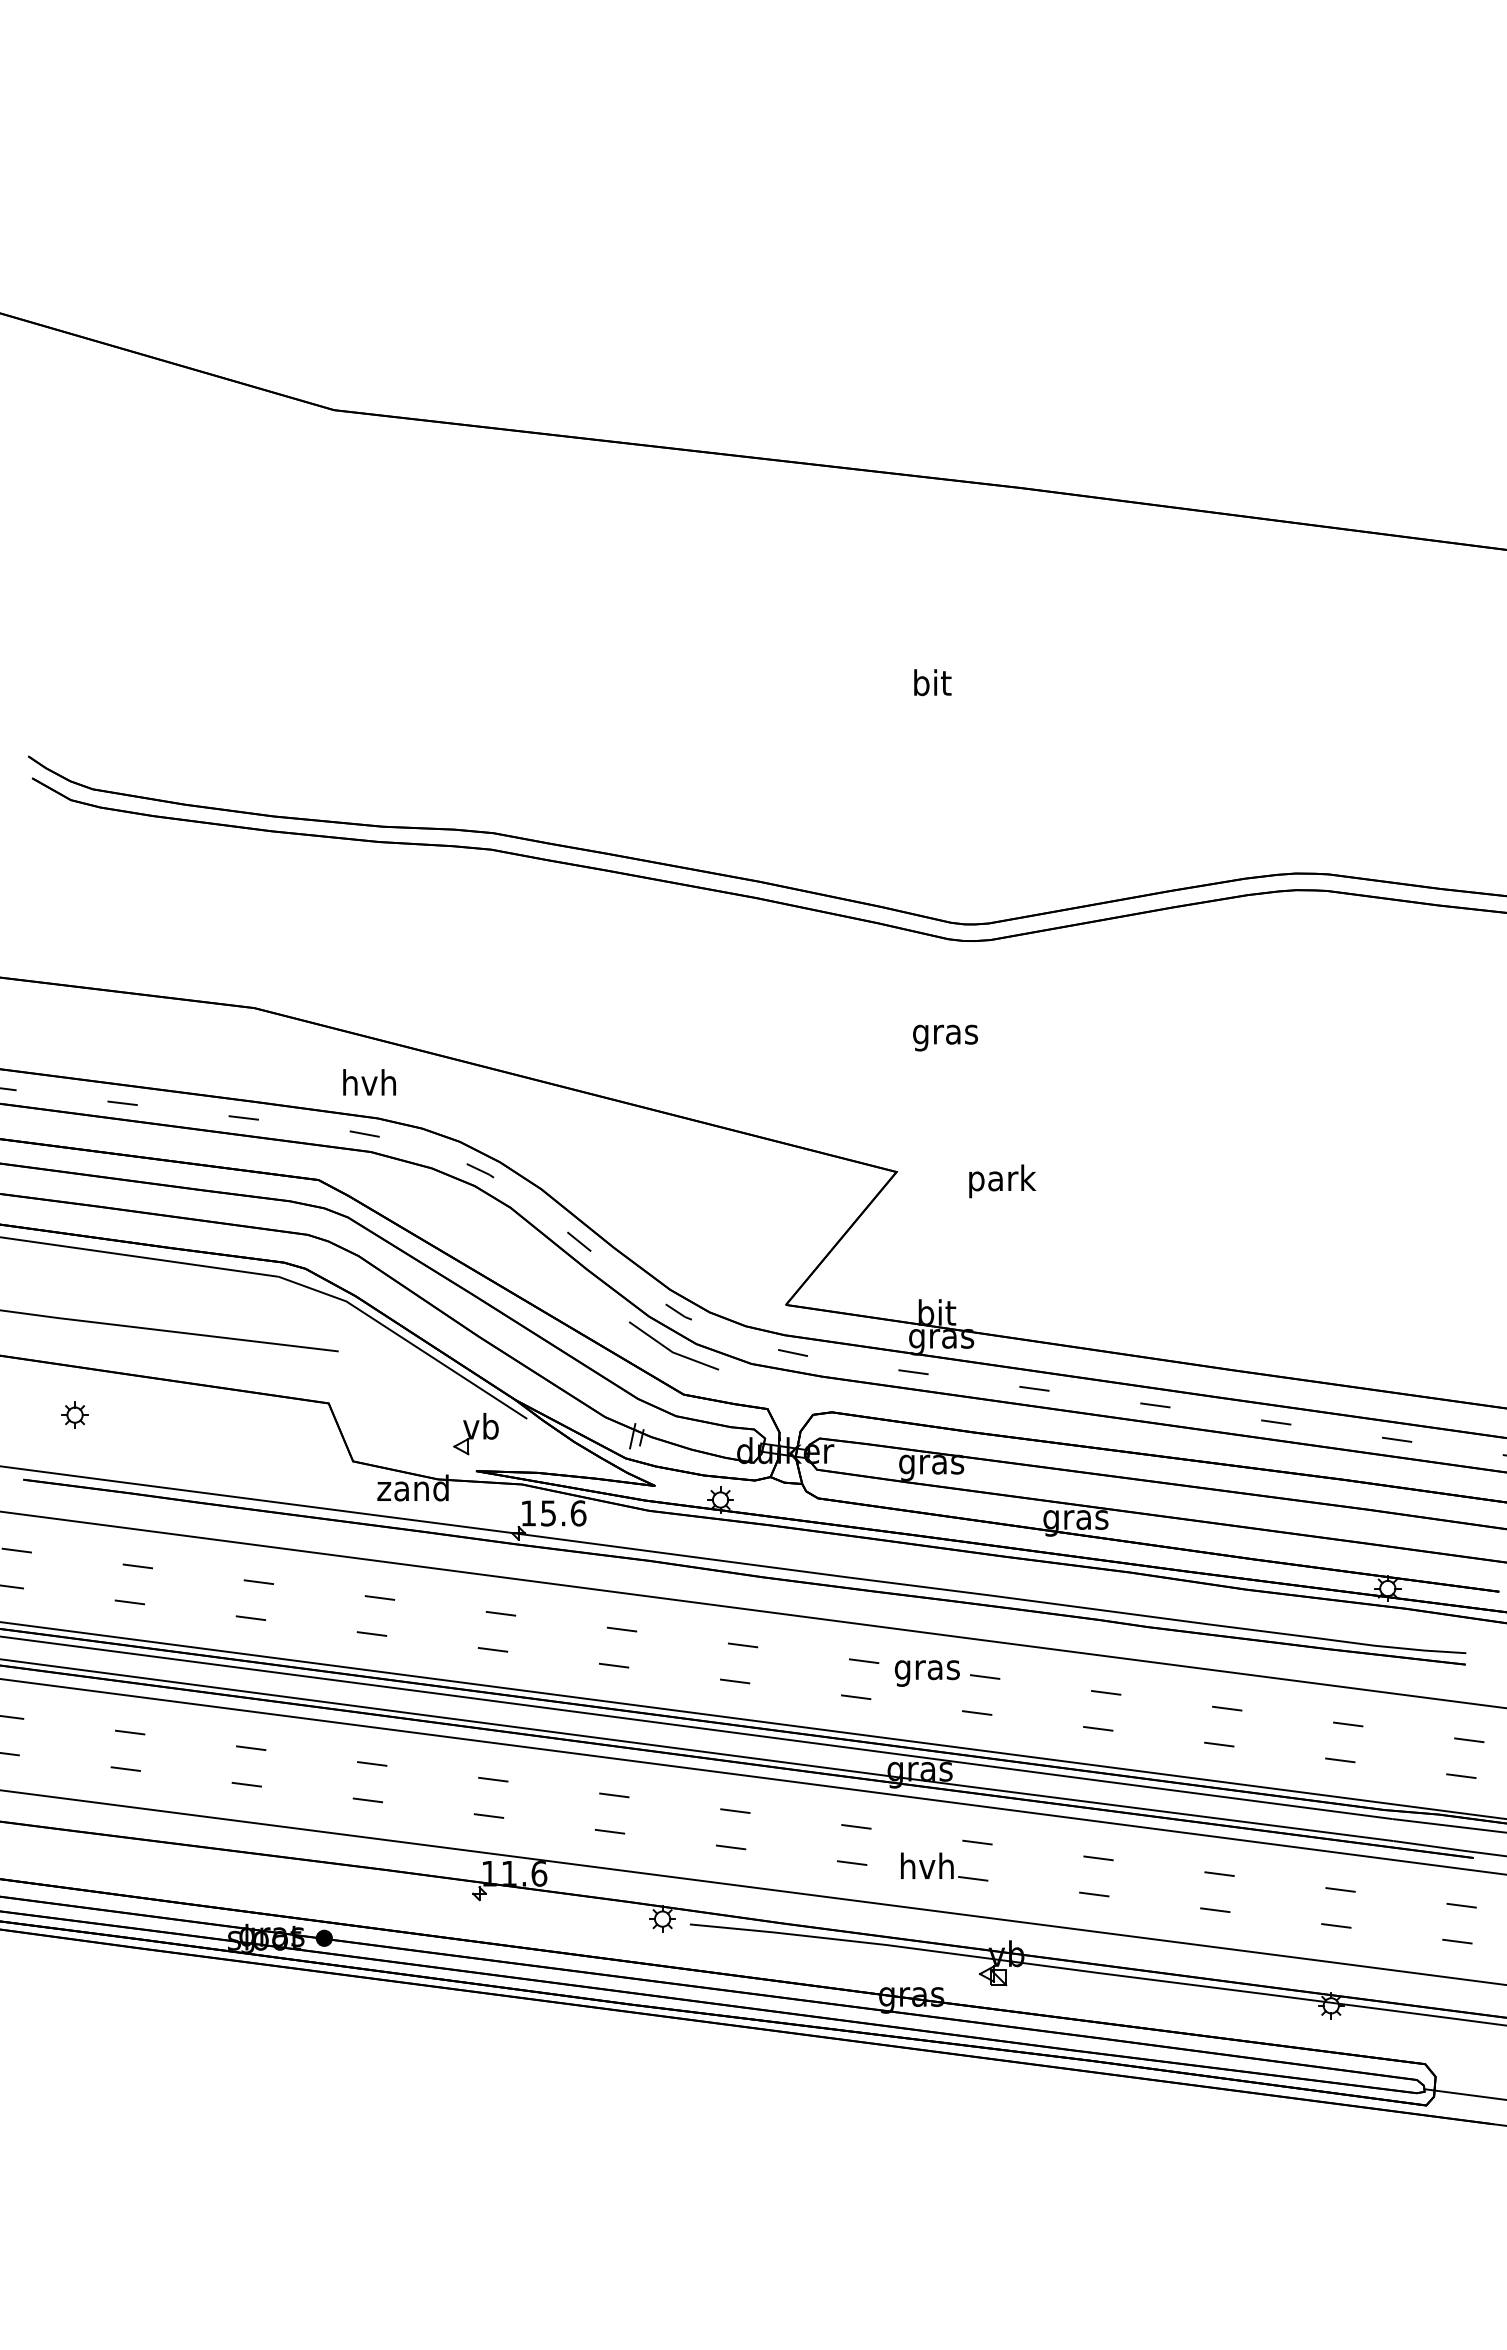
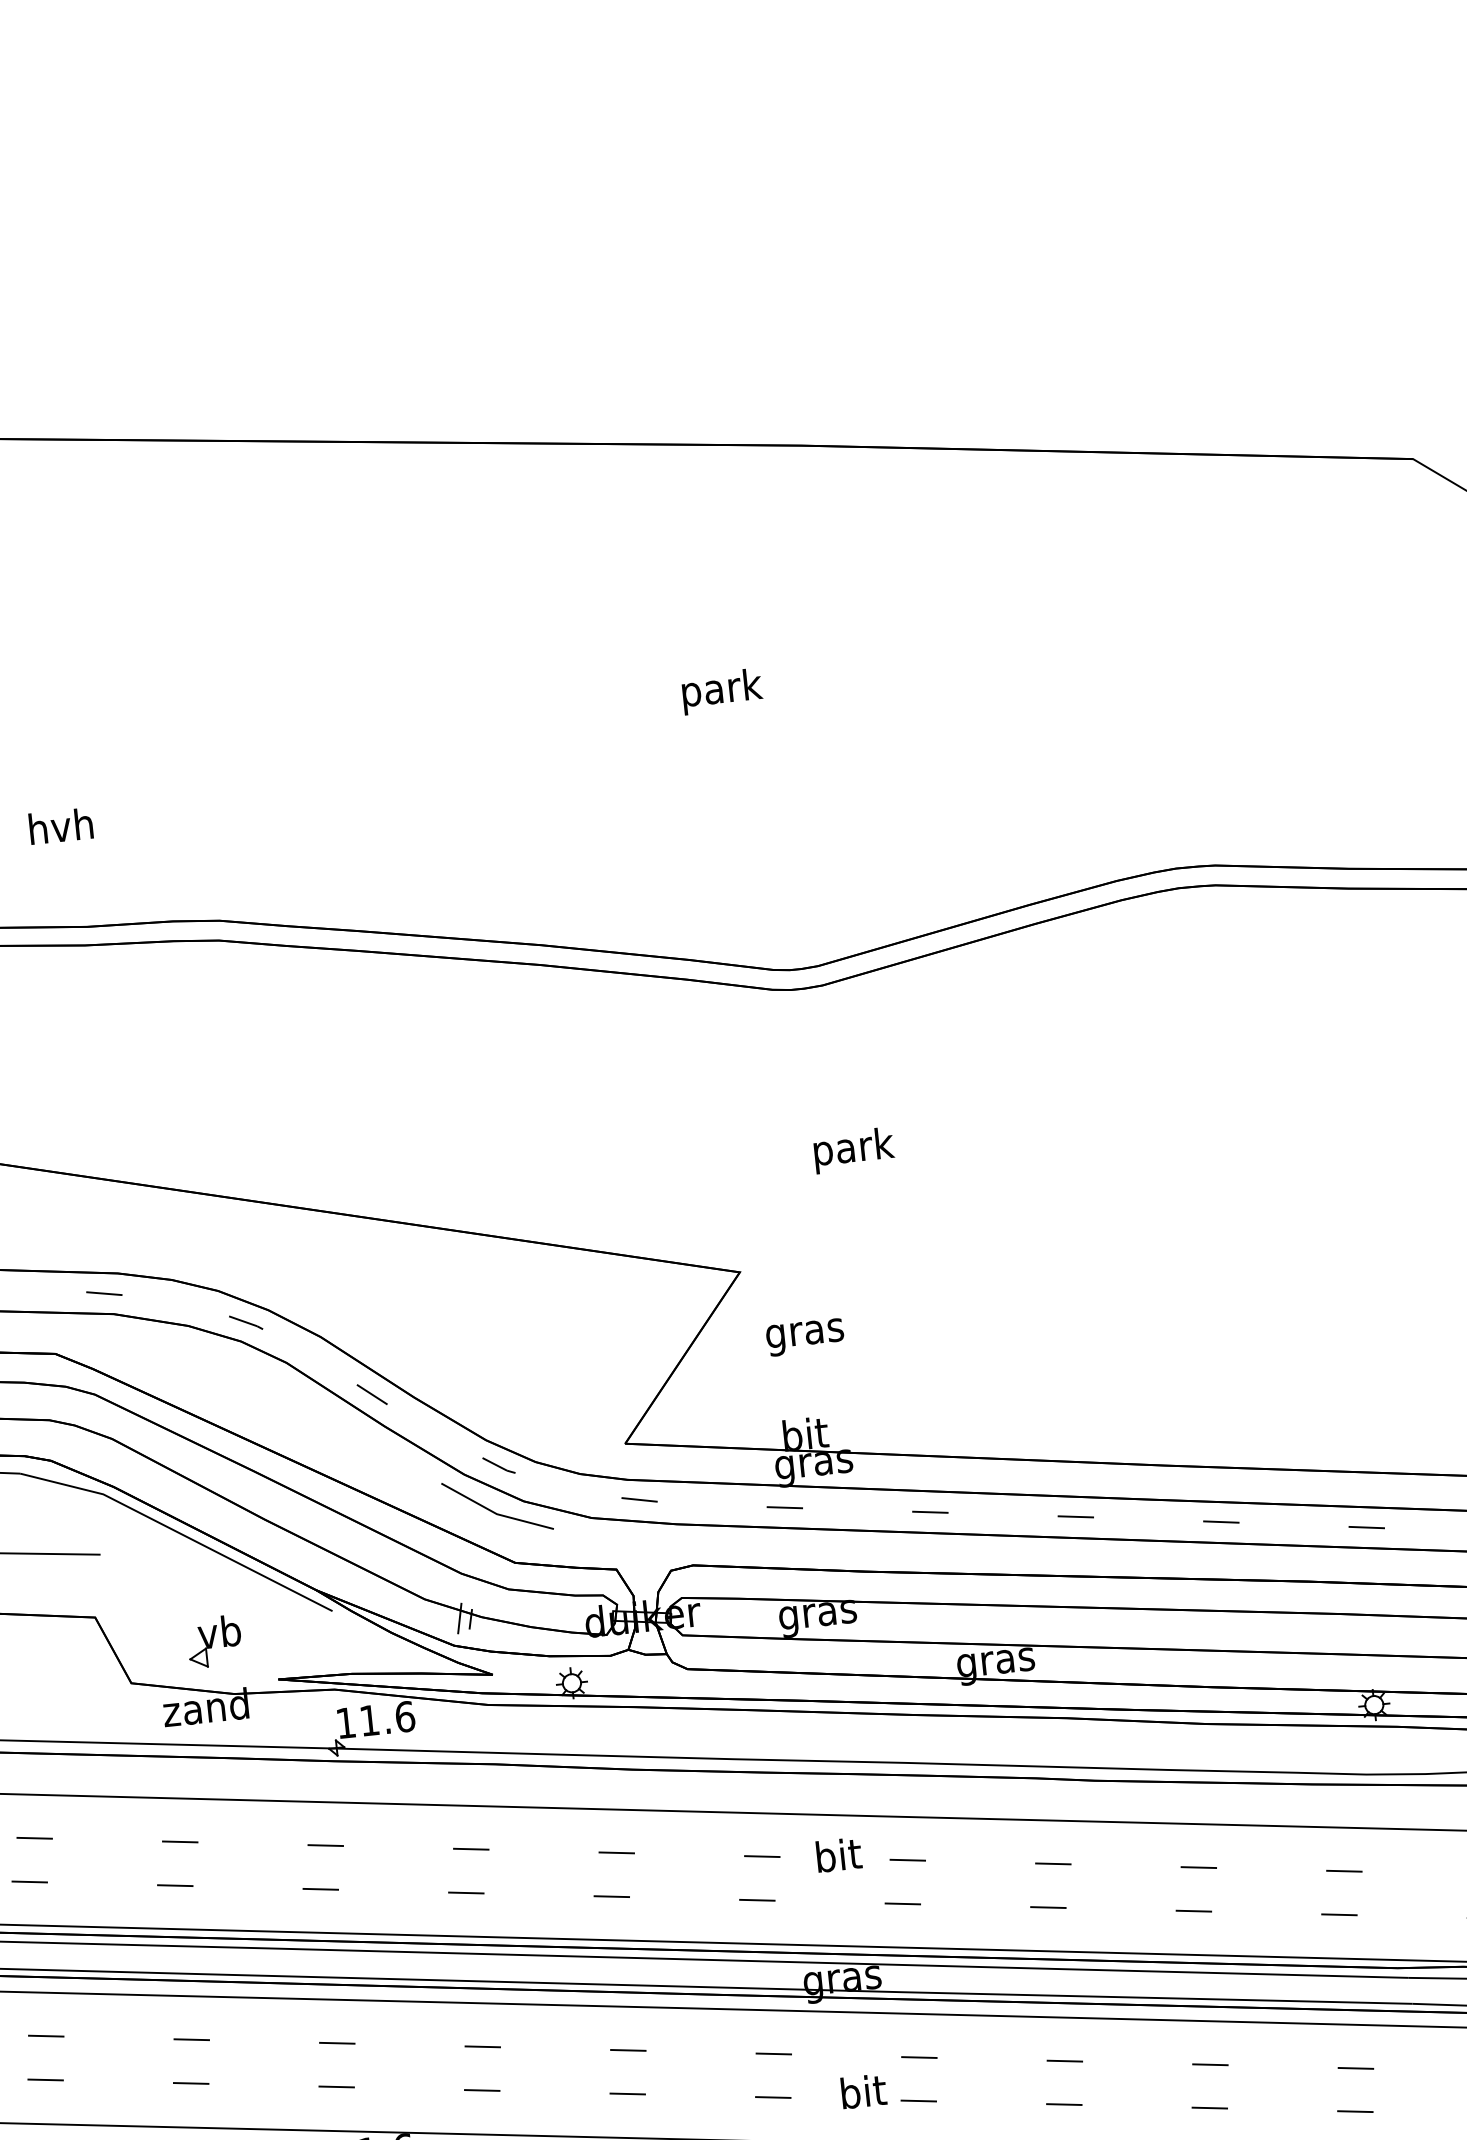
text: (932, 685) -> (721, 690), bit -> park
text: (945, 1037) -> (805, 1336), moved
text: (369, 1082) -> (60, 826), moved
text: (1002, 1181) -> (854, 1150), moved
part: (475, 1433) -> (213, 1641), moved
text: (548, 1513) -> (369, 1720), 15.6 -> 11.6
text: (926, 1669) -> (837, 1858), gras -> bit
text: (927, 1865) -> (862, 2090), hvh -> bit

